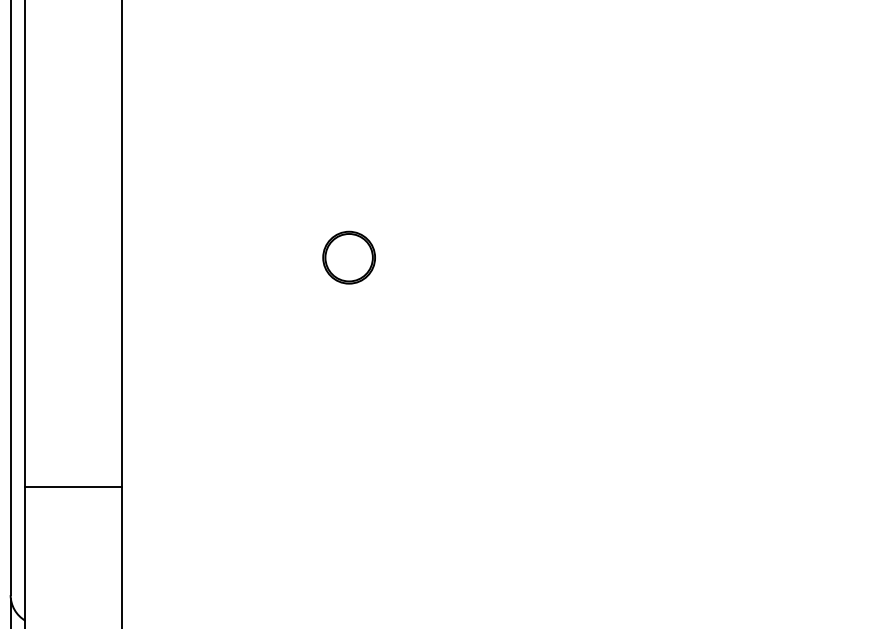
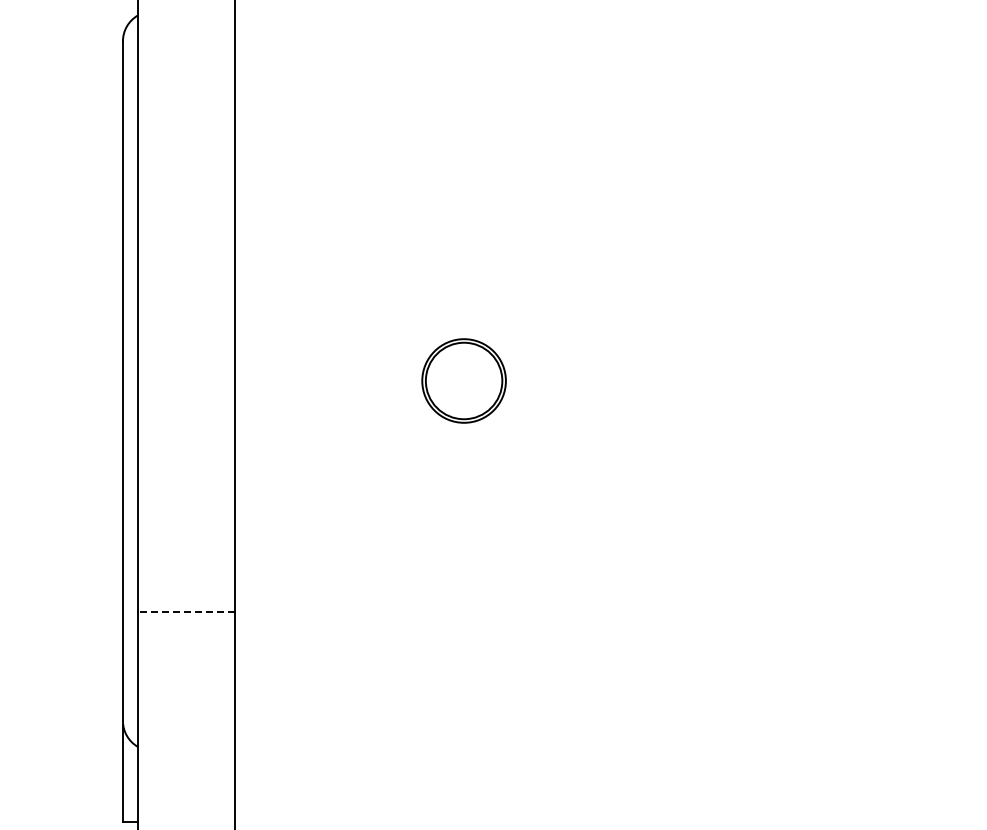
part: (348, 258) -> (463, 381), size x1.6
line: (73, 487) -> (186, 612), solid -> dashed

